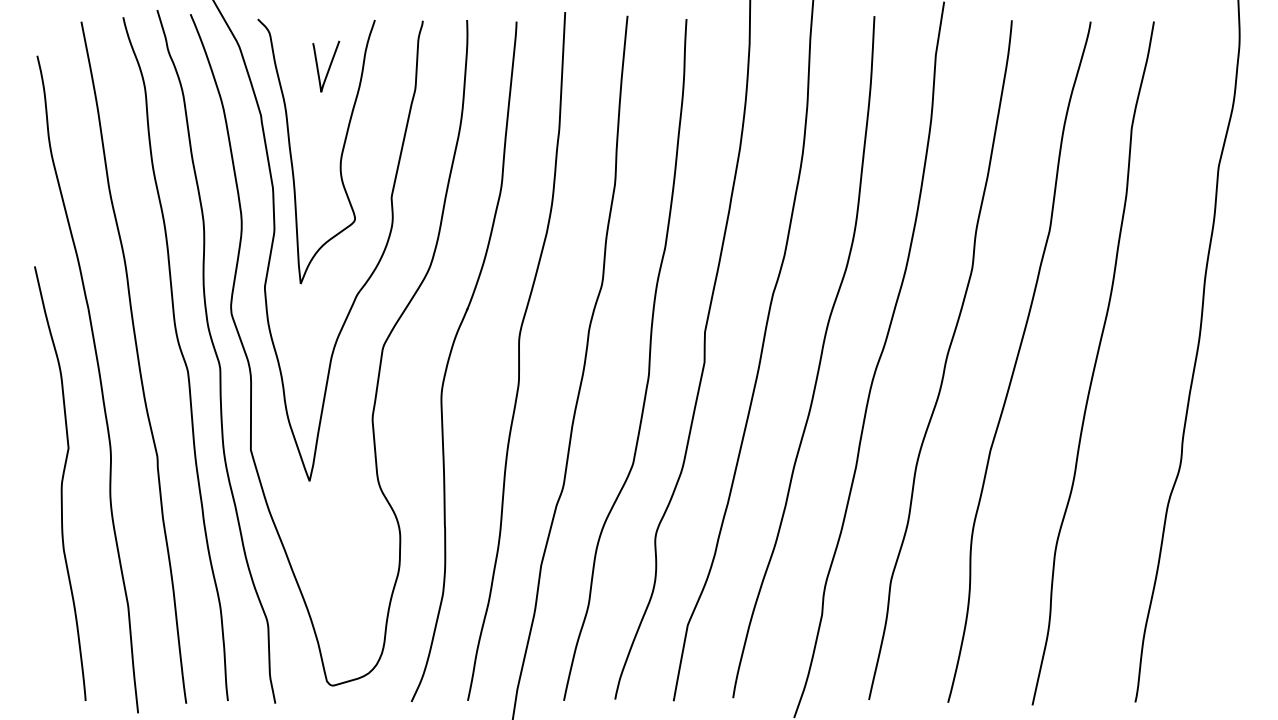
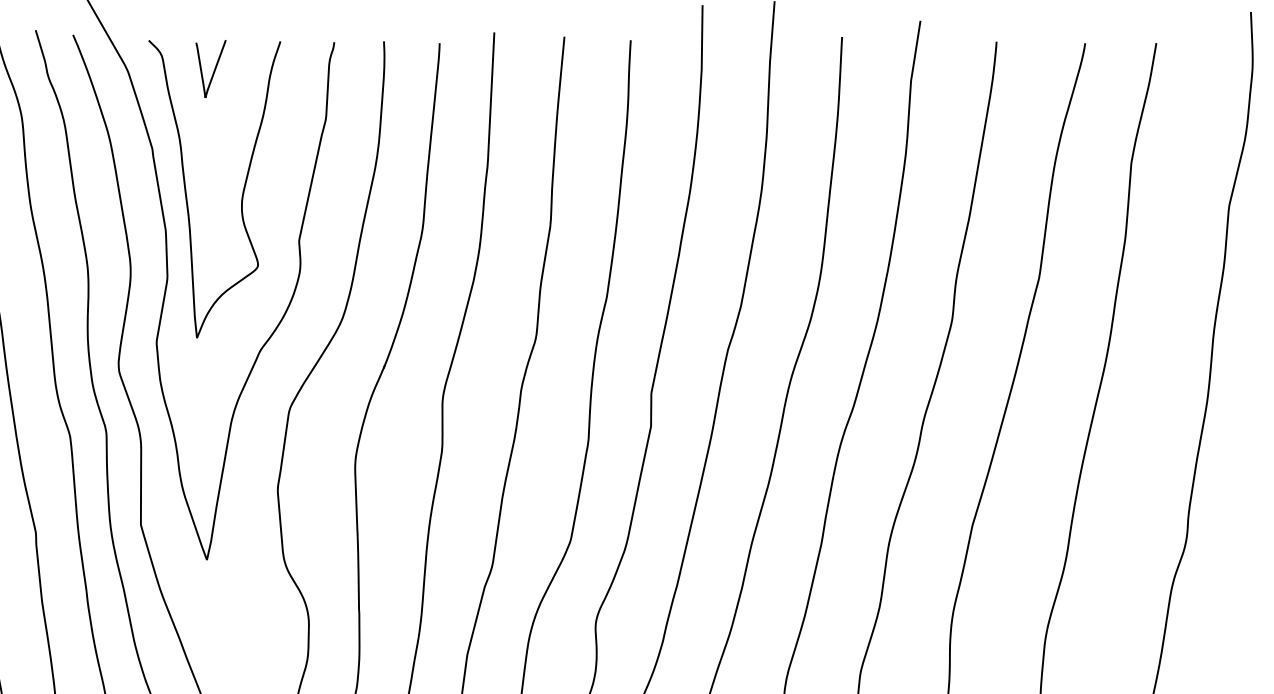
curve: (328, 67) -> (213, 70), moved

